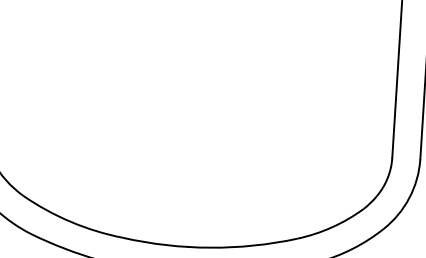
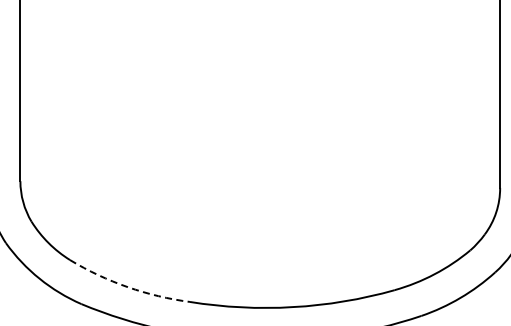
arc: (70, 222) -> (127, 287), solid -> dashed

